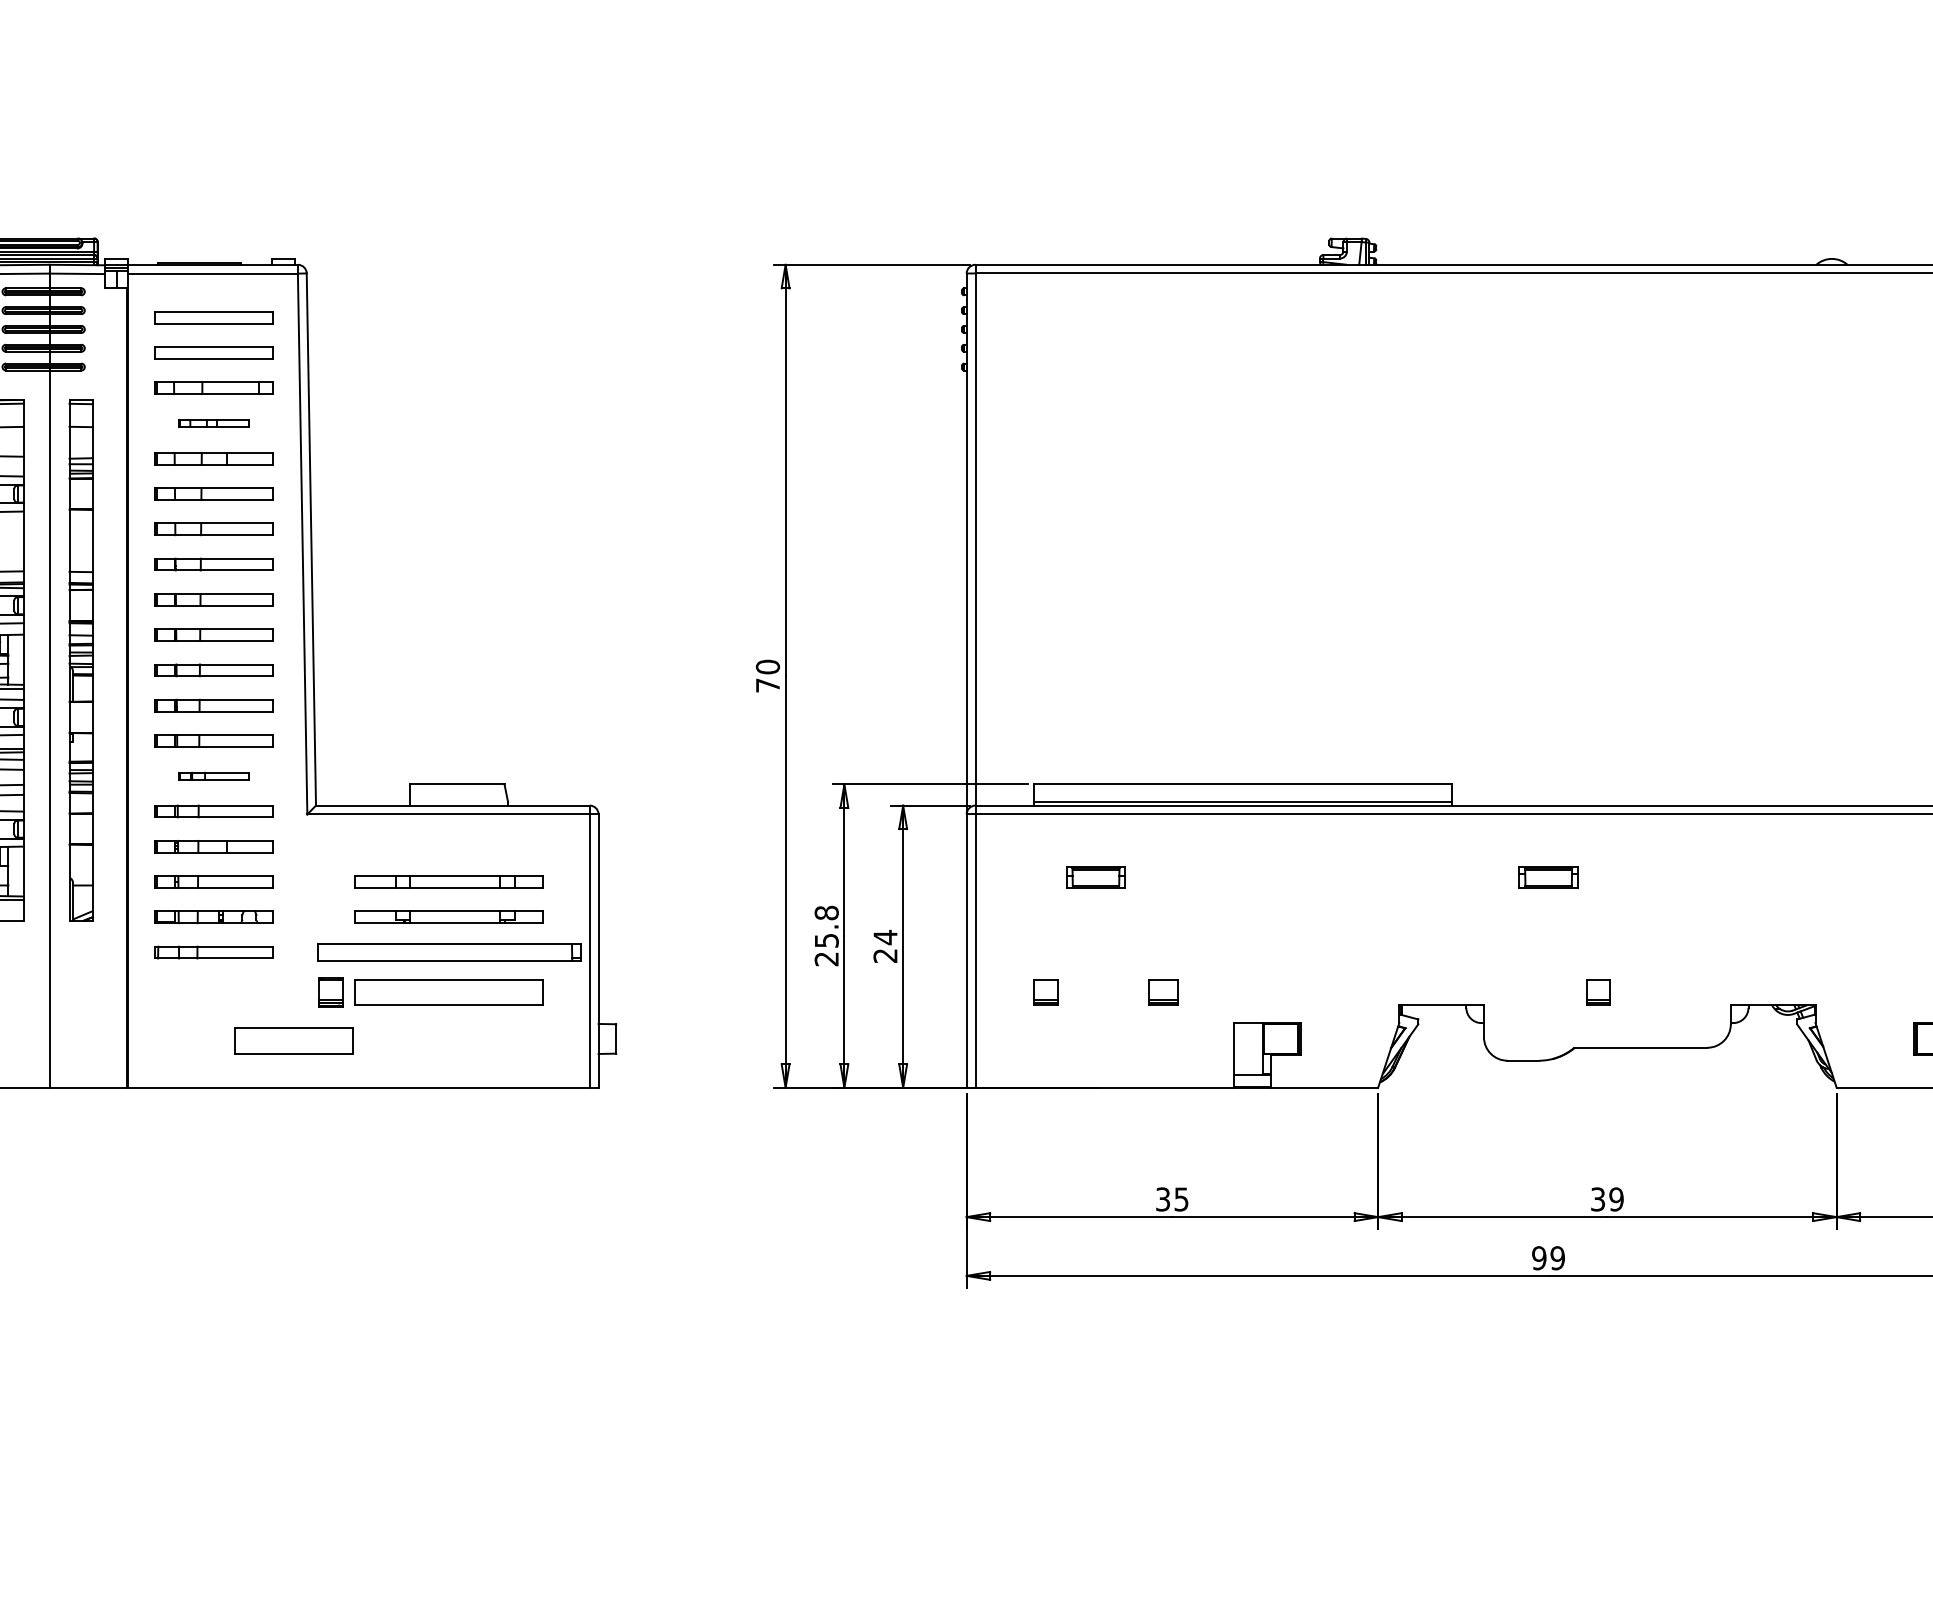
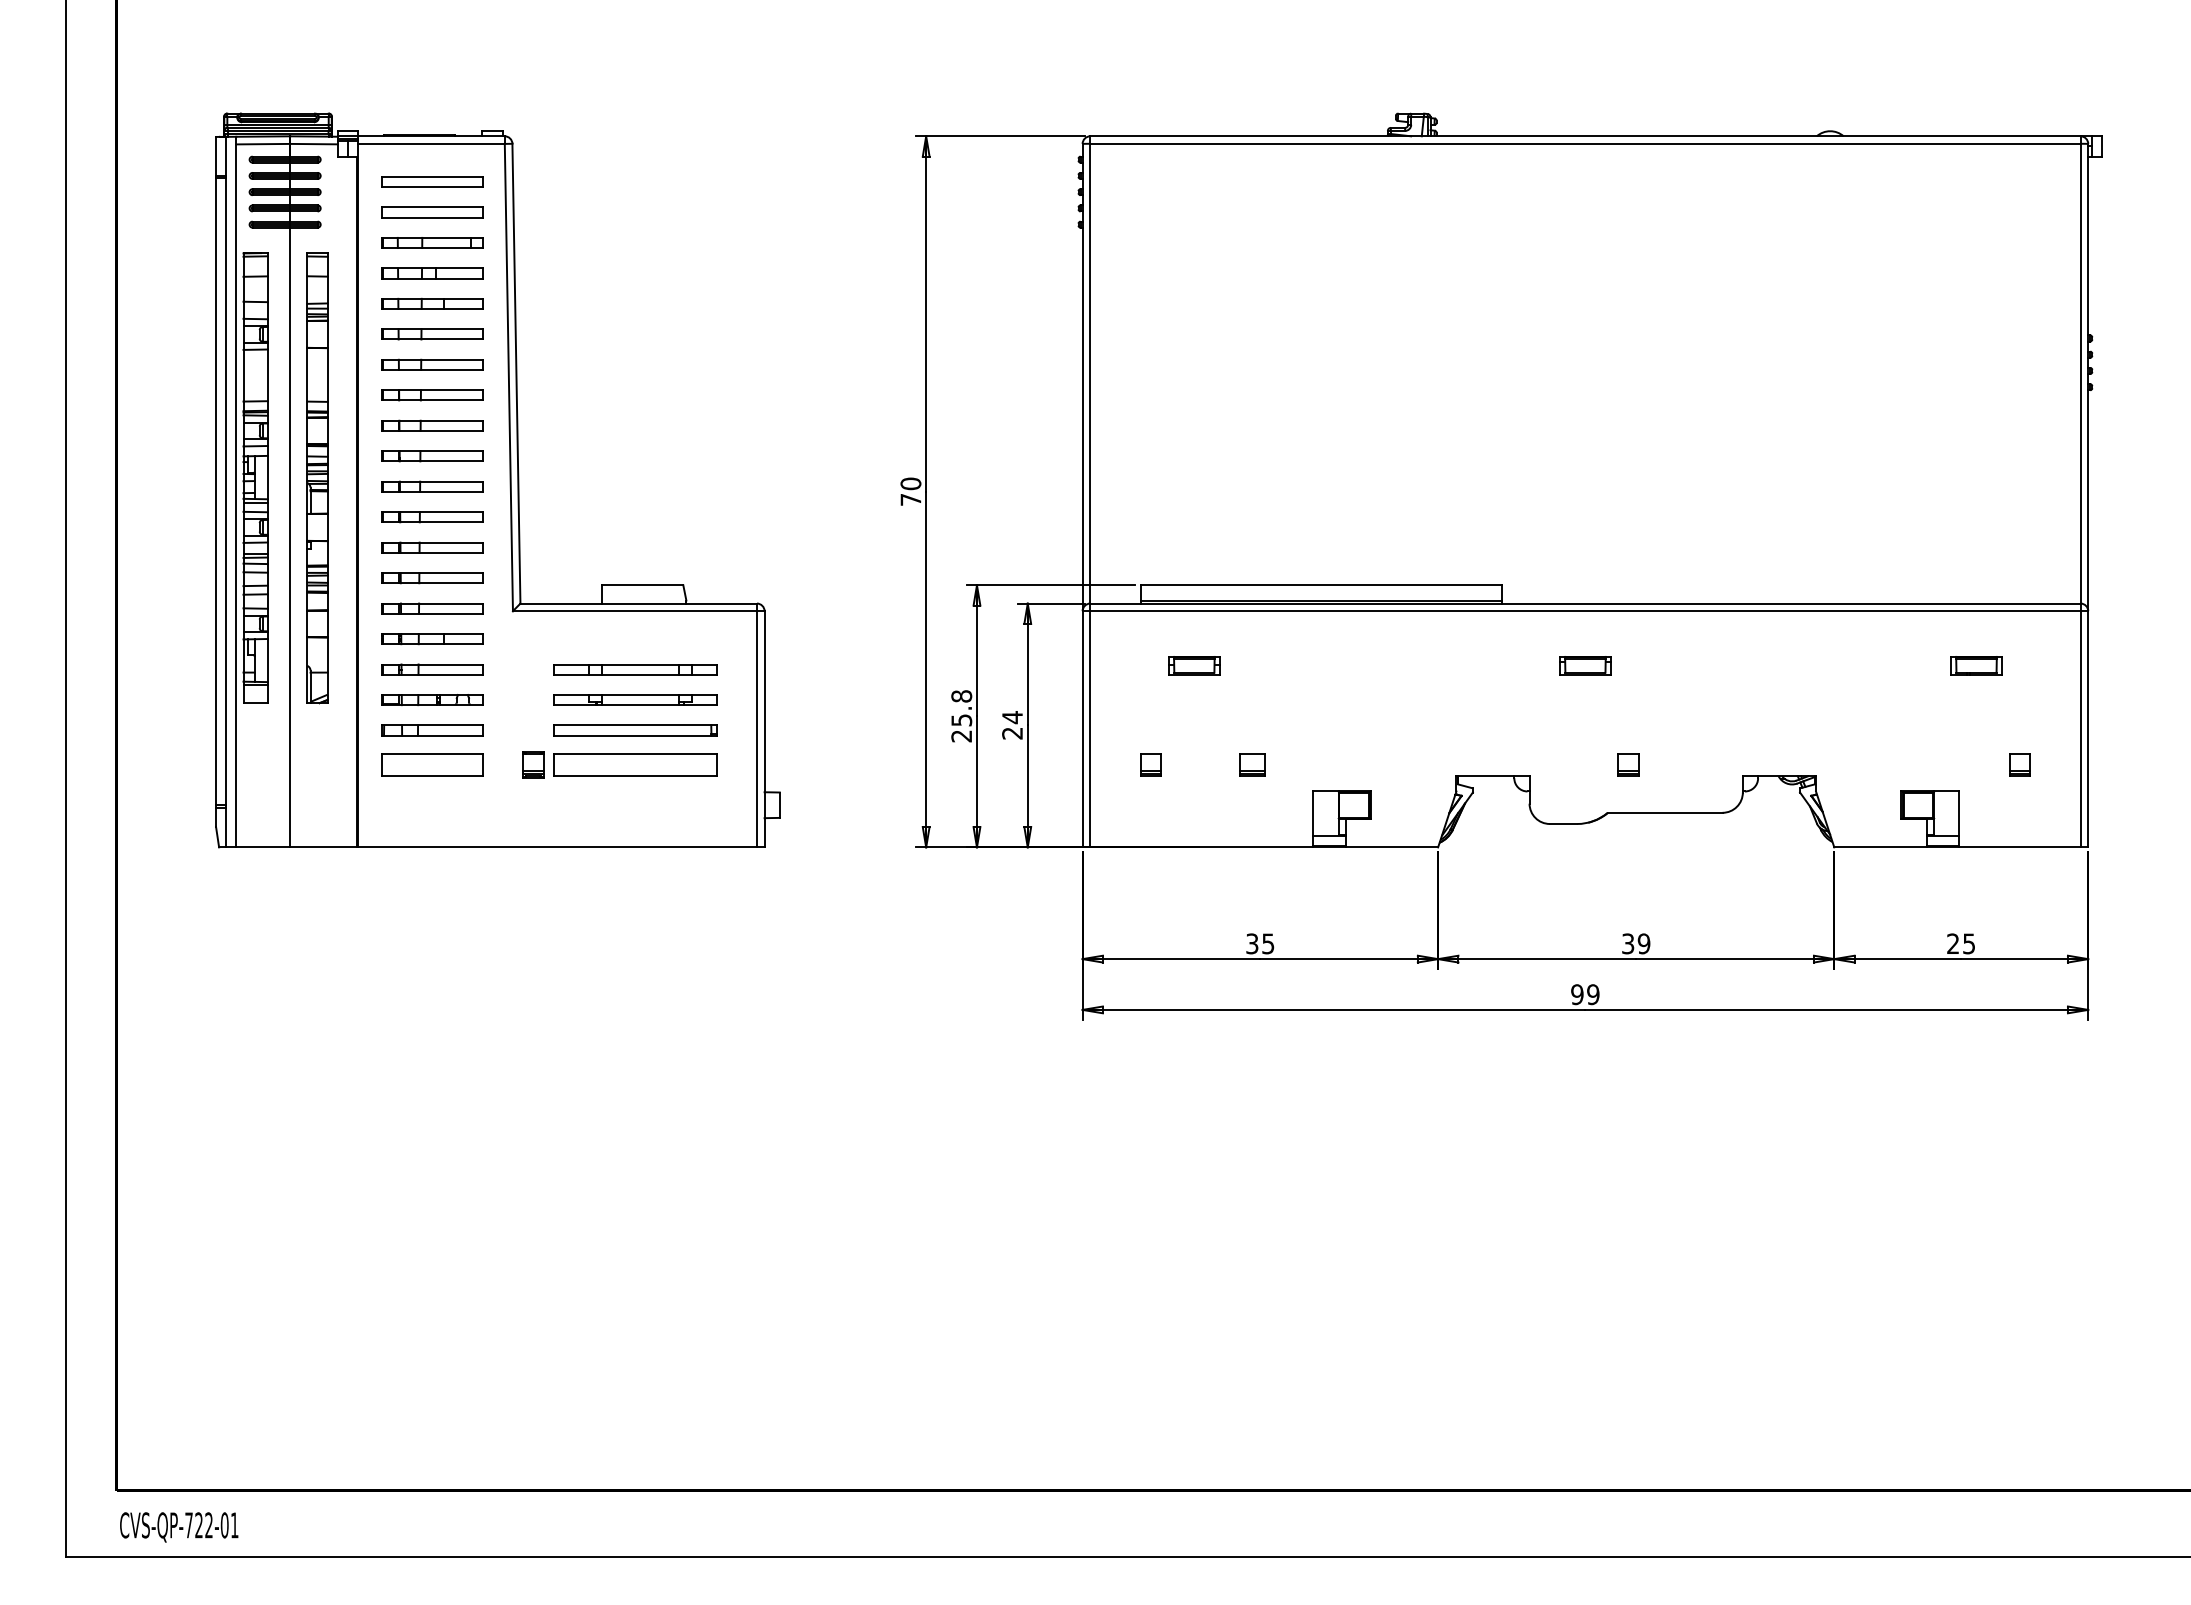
part: (214, 423) -> (432, 273), size x1.67
part: (214, 776) -> (432, 578), size x1.67
part: (449, 952) -> (635, 730), size x0.71
part: (294, 1040) -> (432, 764), moved

